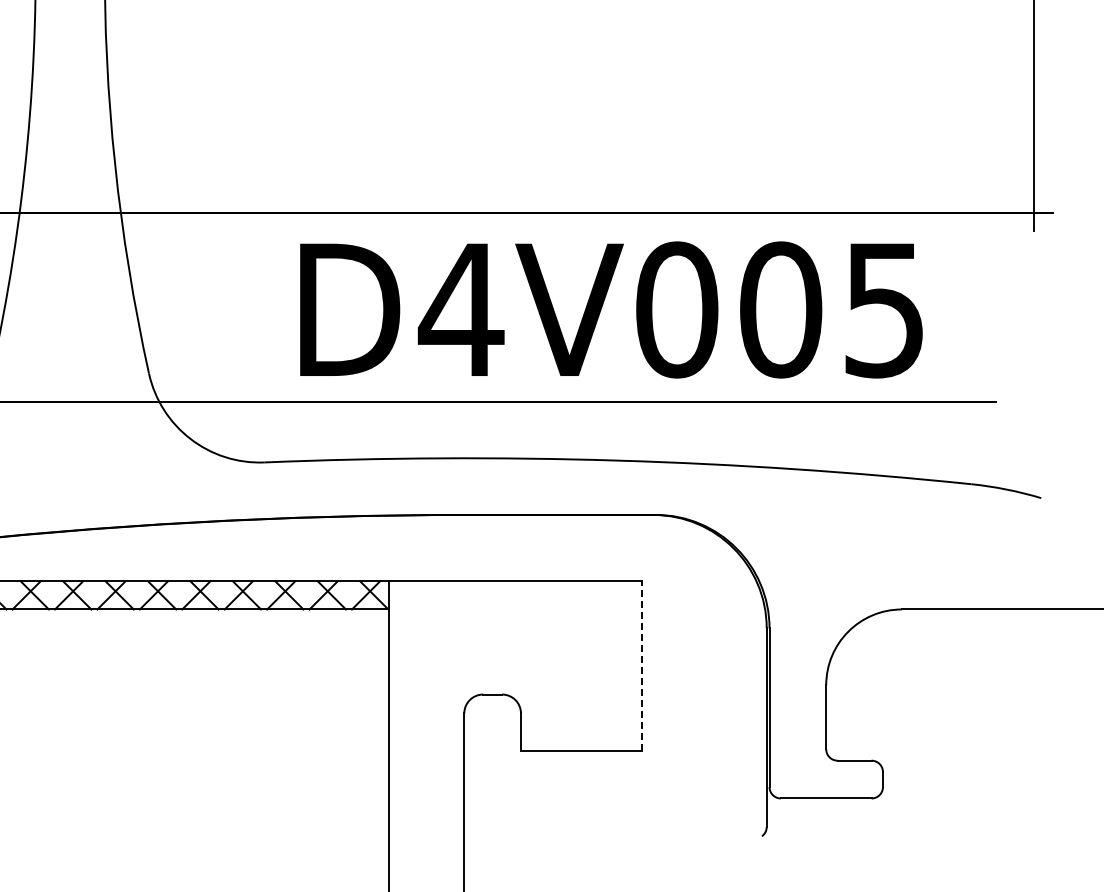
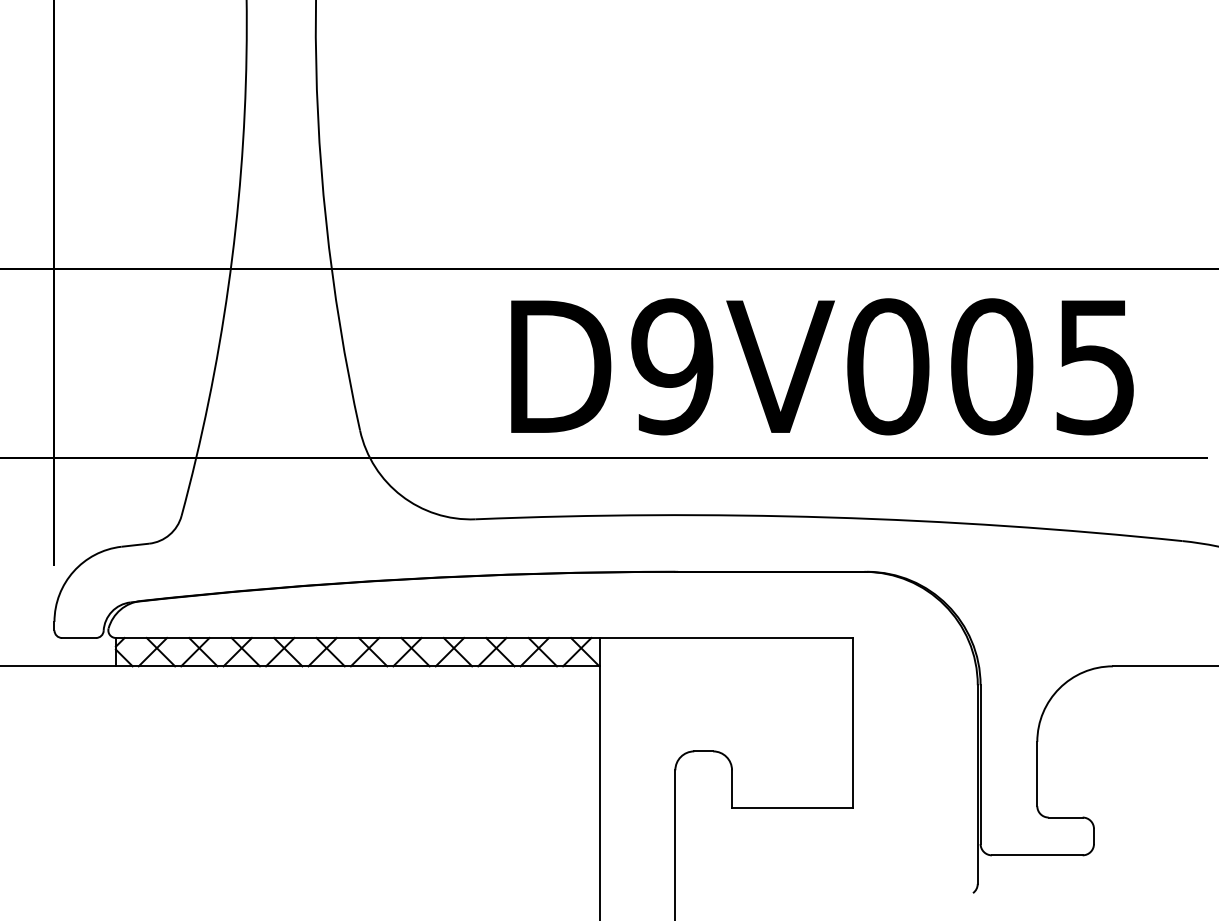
text: (461, 309) -> (672, 366), D4V005 -> D9V005
line: (642, 665) -> (853, 722), dashed -> solid

